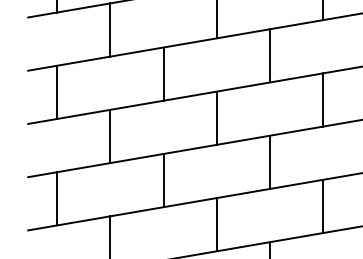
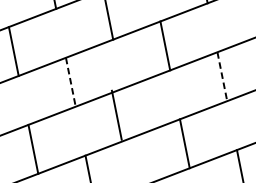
line: (163, 74) -> (70, 82), solid -> dashed
line: (323, 99) -> (222, 76), solid -> dashed
line: (216, 117) -> (116, 114), moved

